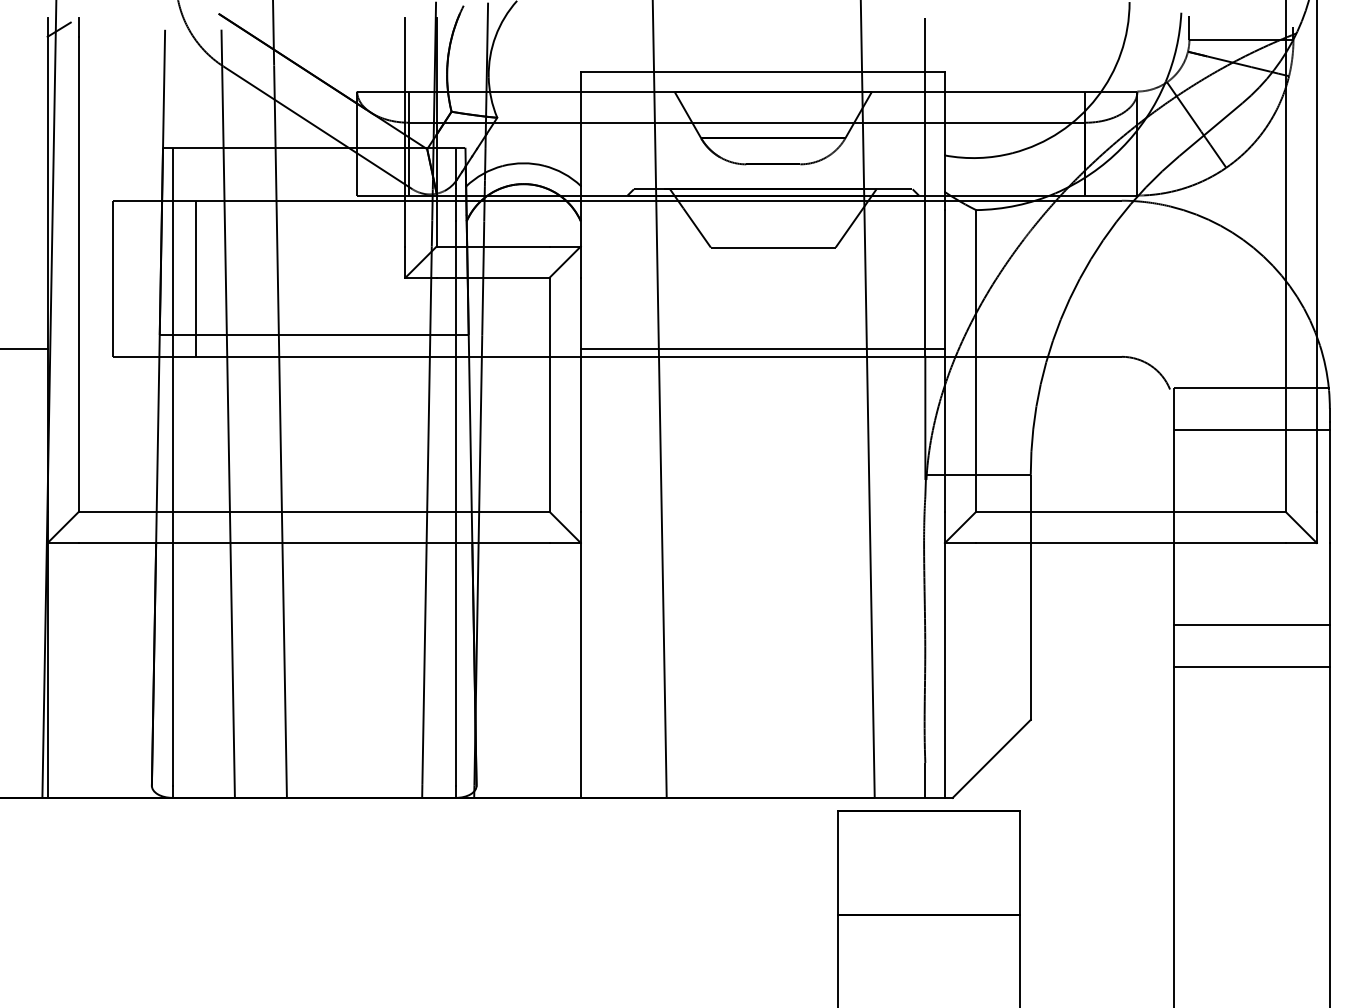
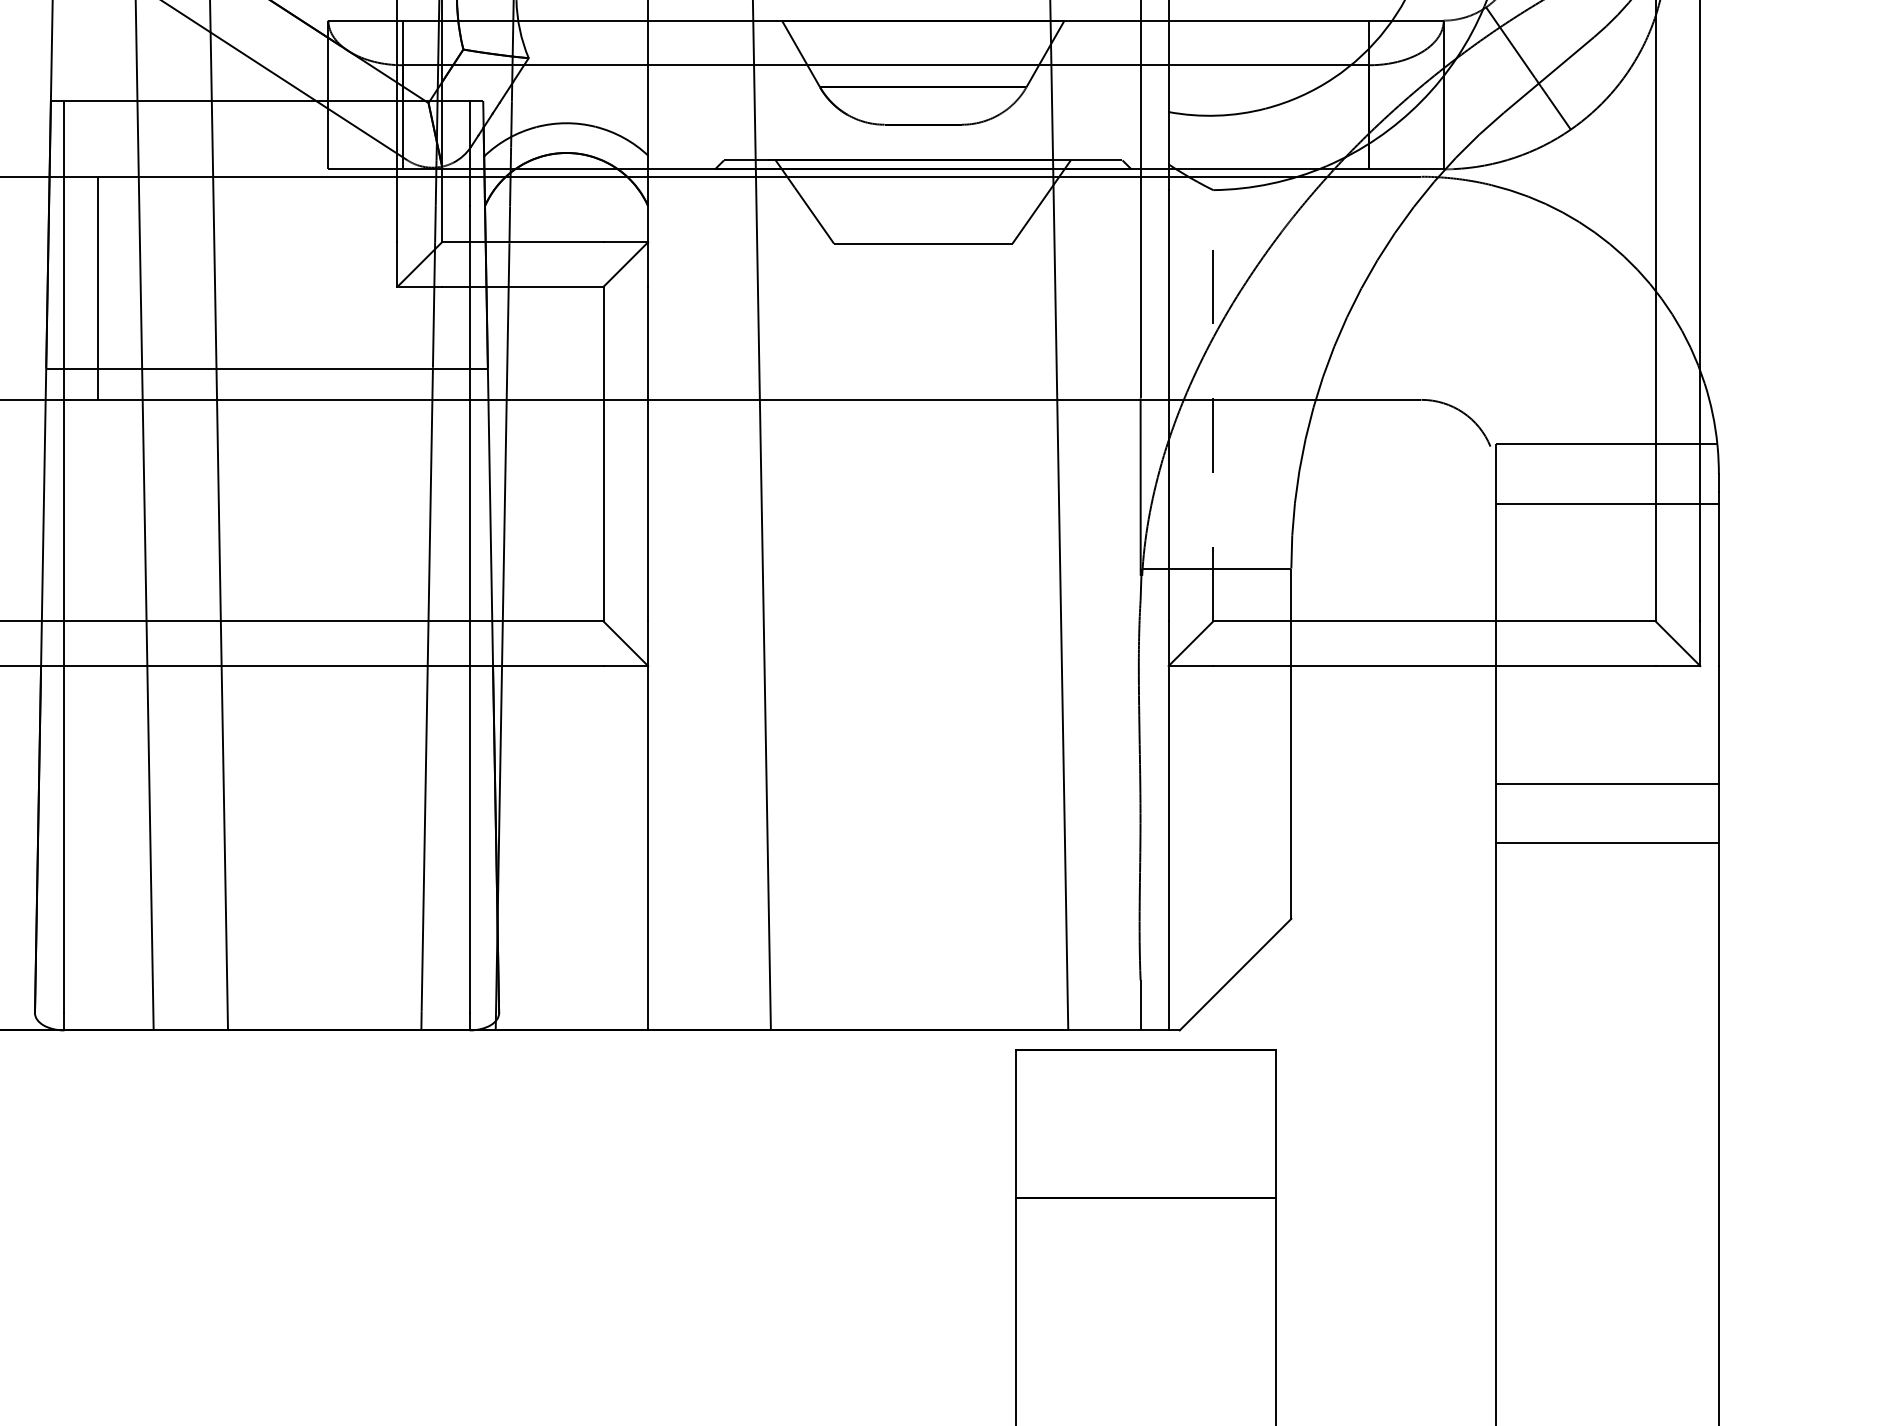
line: (762, 348) -> (907, 387), removed
line: (976, 360) -> (1213, 405), solid -> dashed

